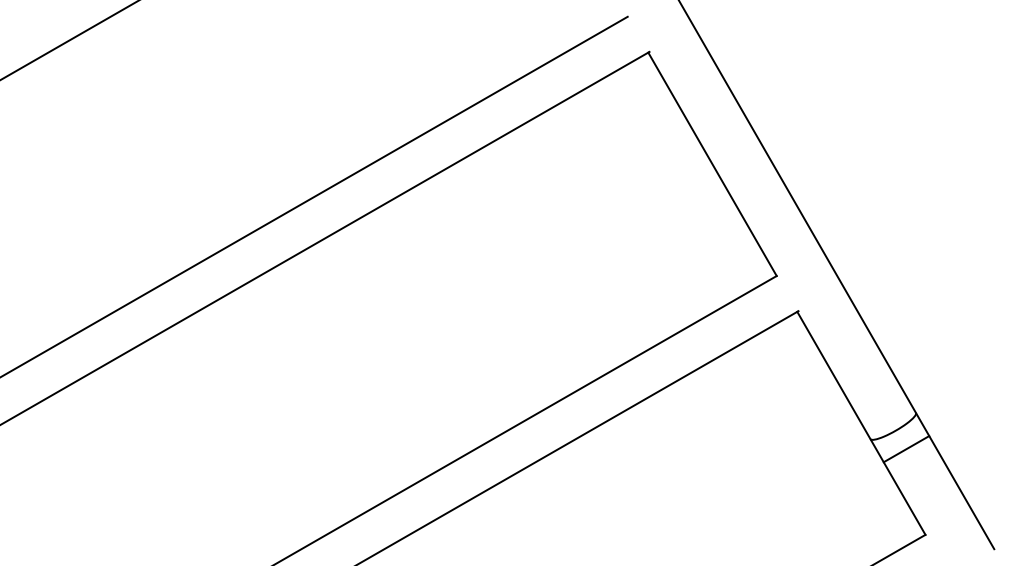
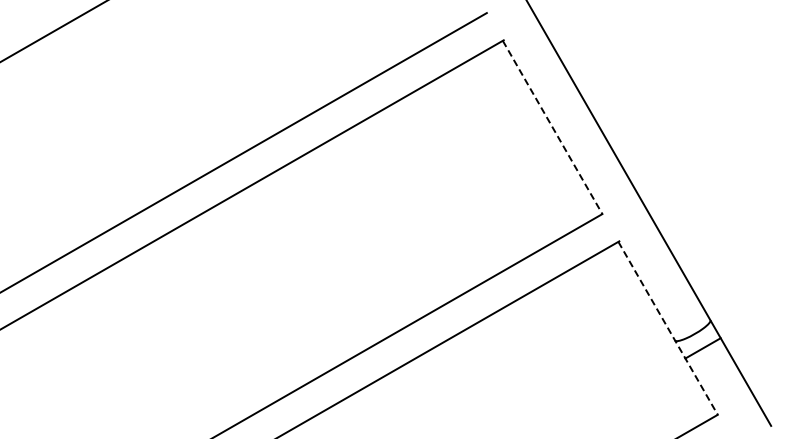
line: (712, 164) -> (552, 127), solid -> dashed
line: (861, 423) -> (668, 328), solid -> dashed

